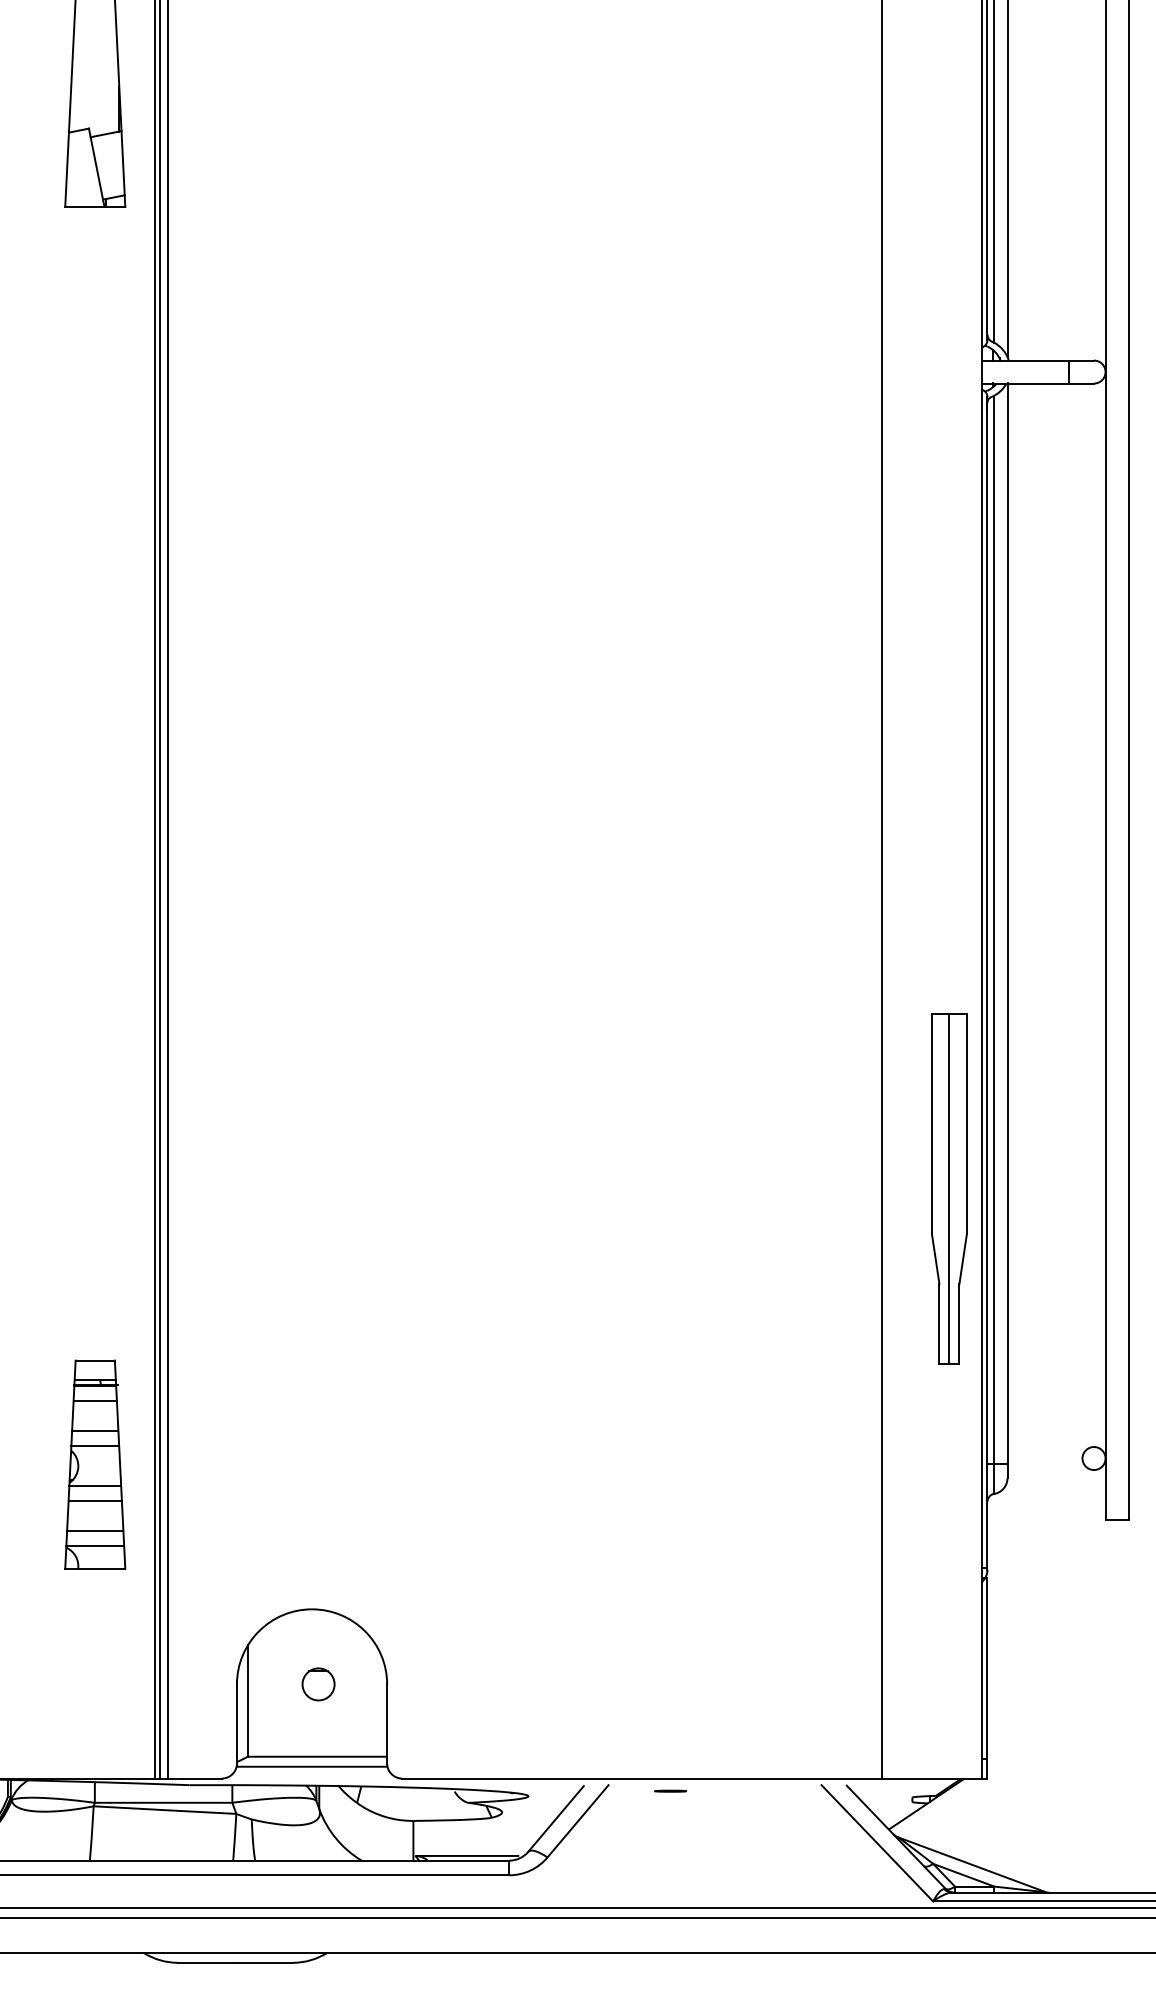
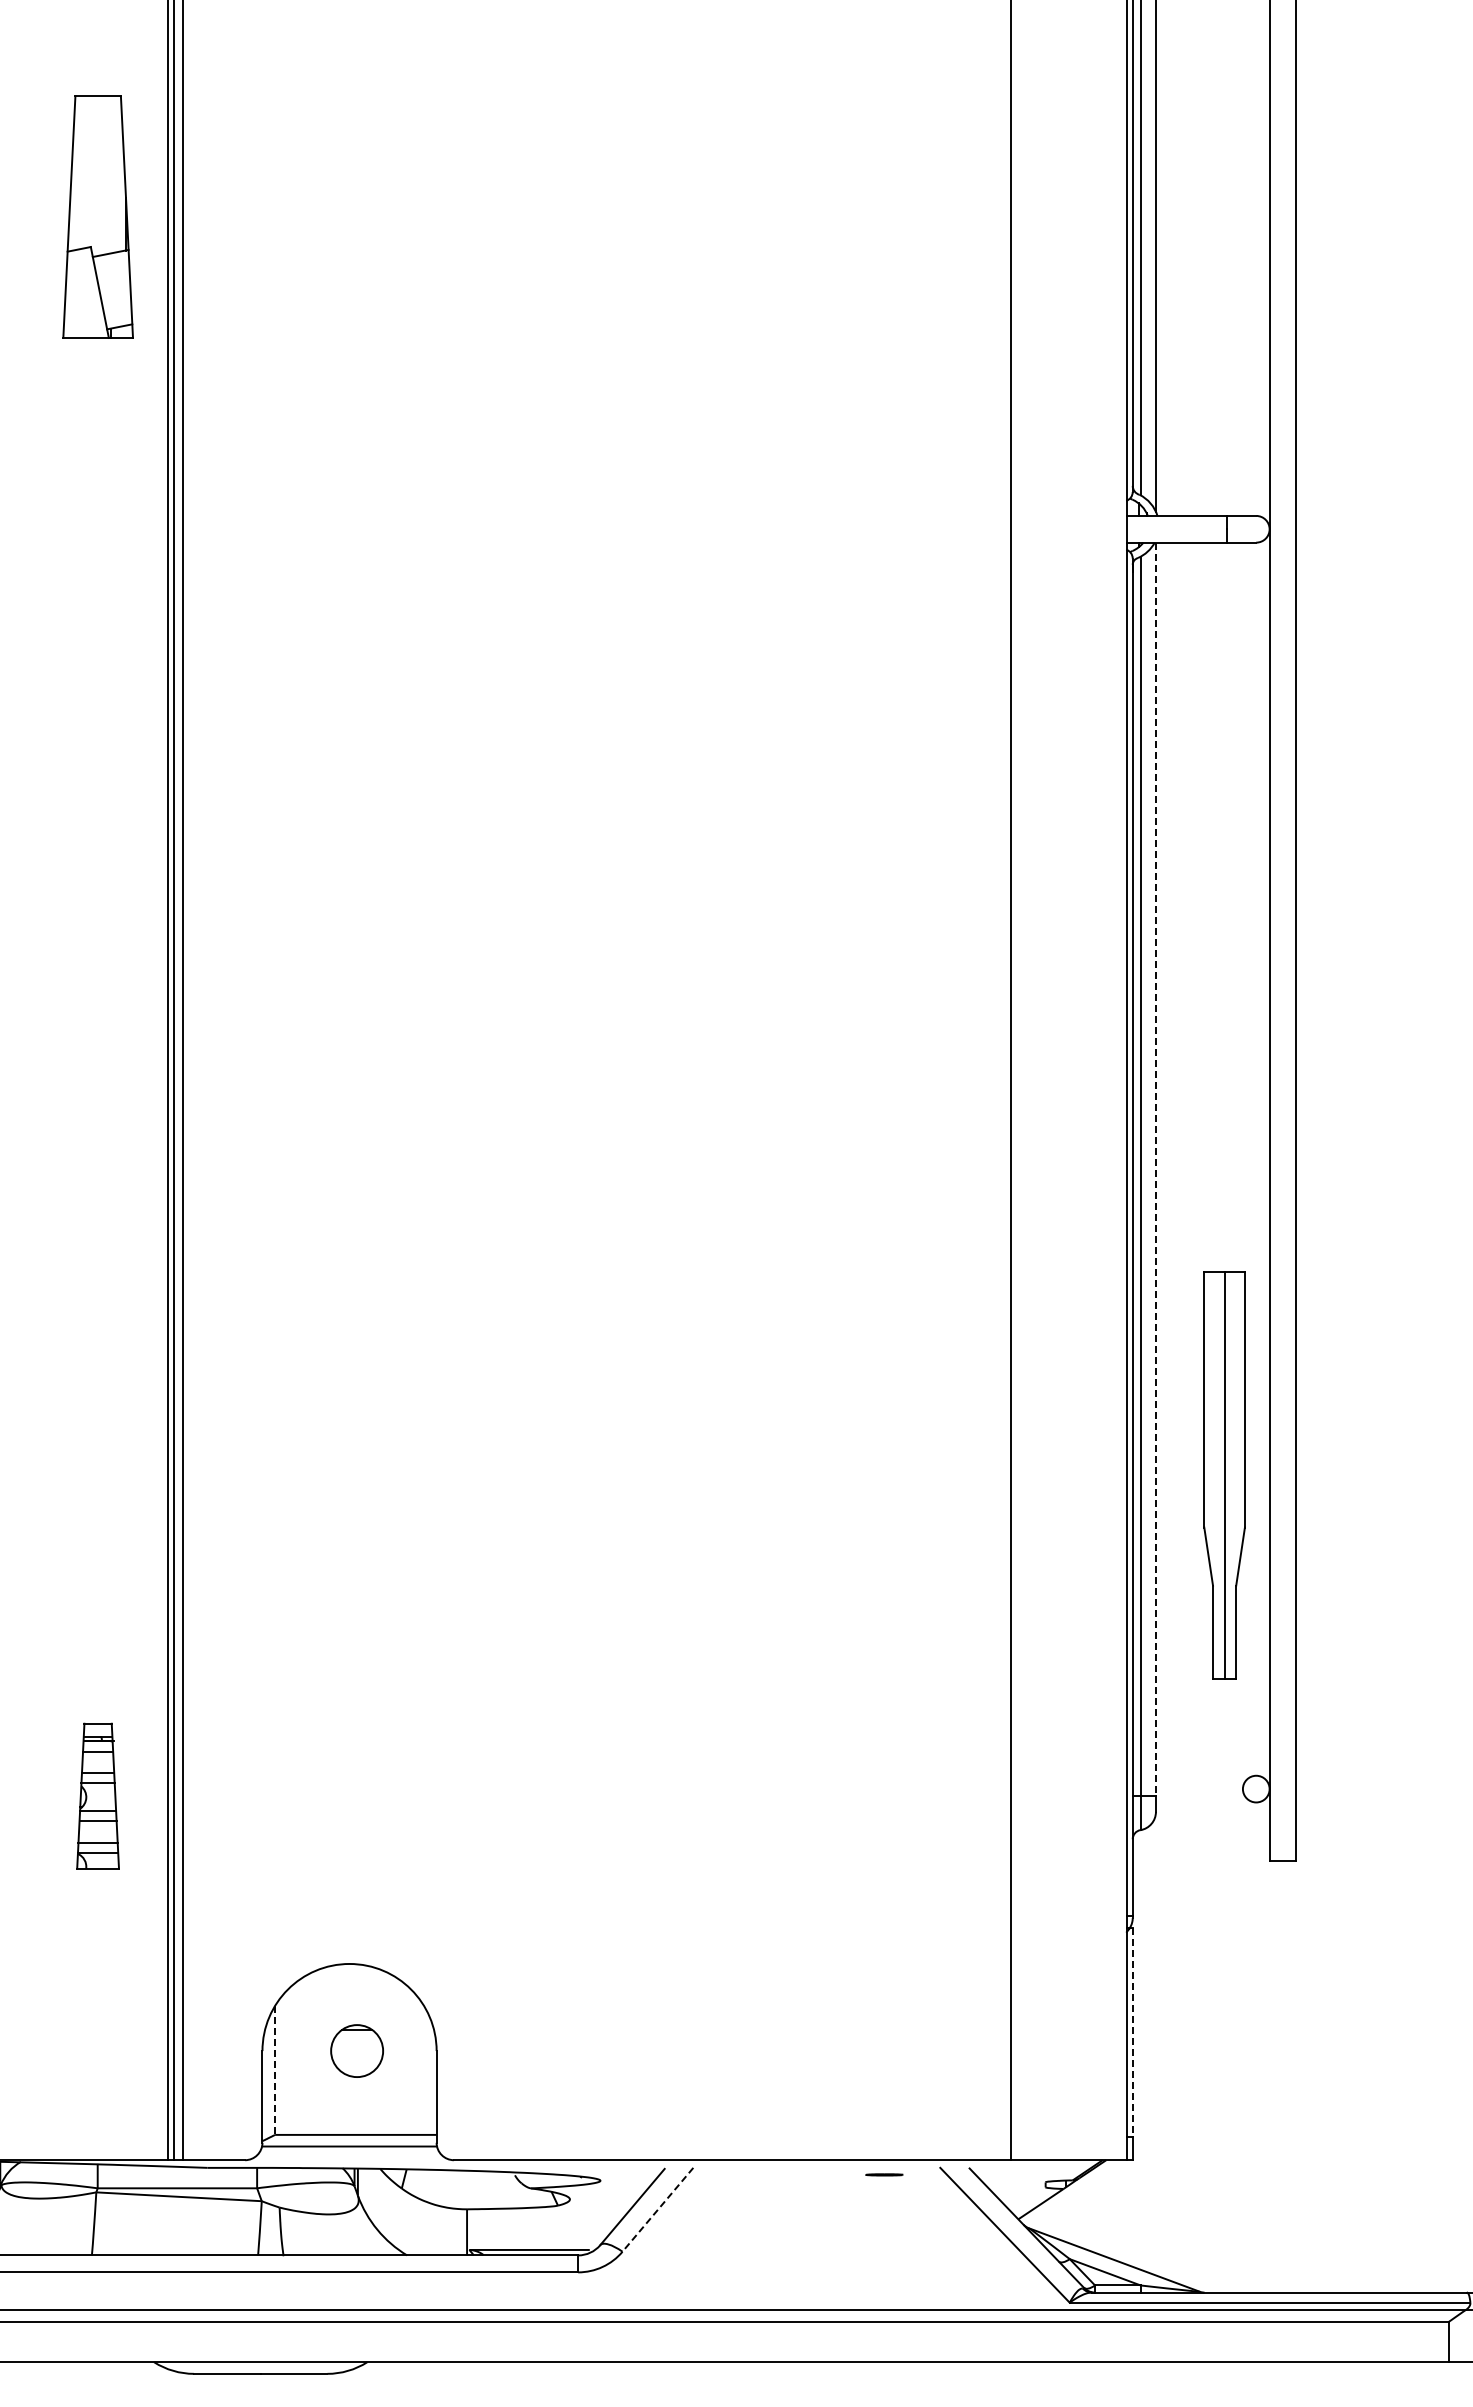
line: (1007, 924) -> (1155, 1169), solid -> dashed
part: (949, 1188) -> (1224, 1475), moved
part: (94, 1464) -> (97, 1795), size x0.6
line: (987, 1668) -> (1132, 2032), solid -> dashed
part: (318, 1683) -> (356, 2050), size x1.4
line: (248, 1701) -> (275, 2070), solid -> dashed
line: (670, 1790) -> (884, 2174), moved
line: (577, 1821) -> (657, 2209), solid -> dashed

